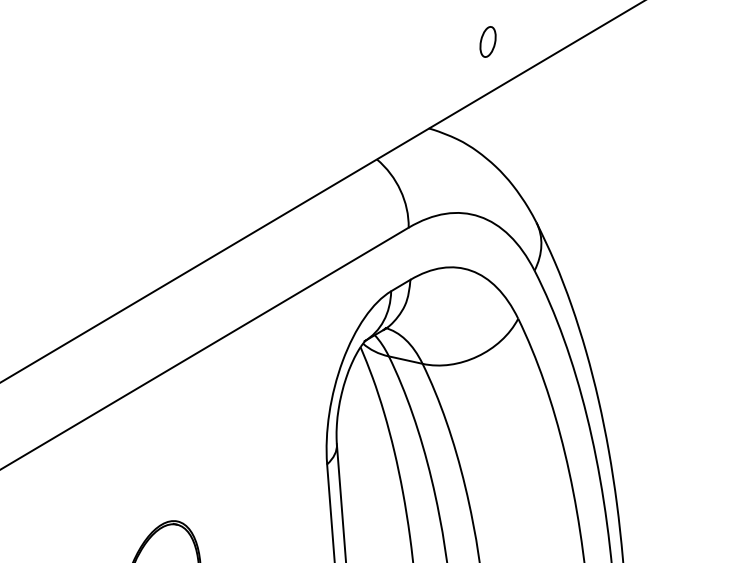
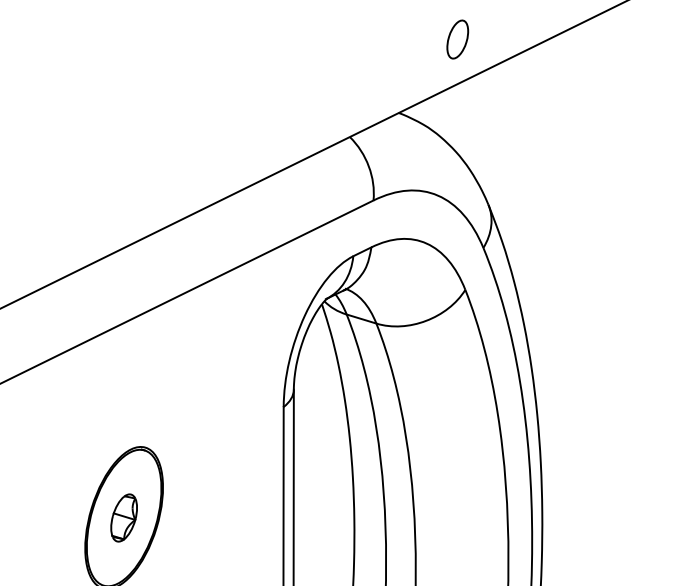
part: (487, 41) -> (457, 39), size x1.43

